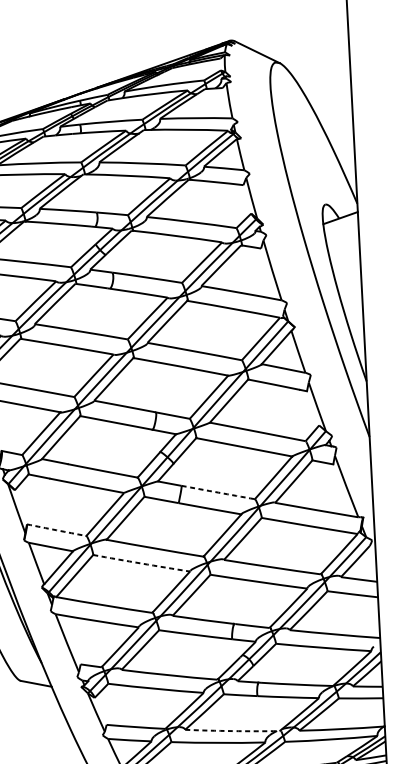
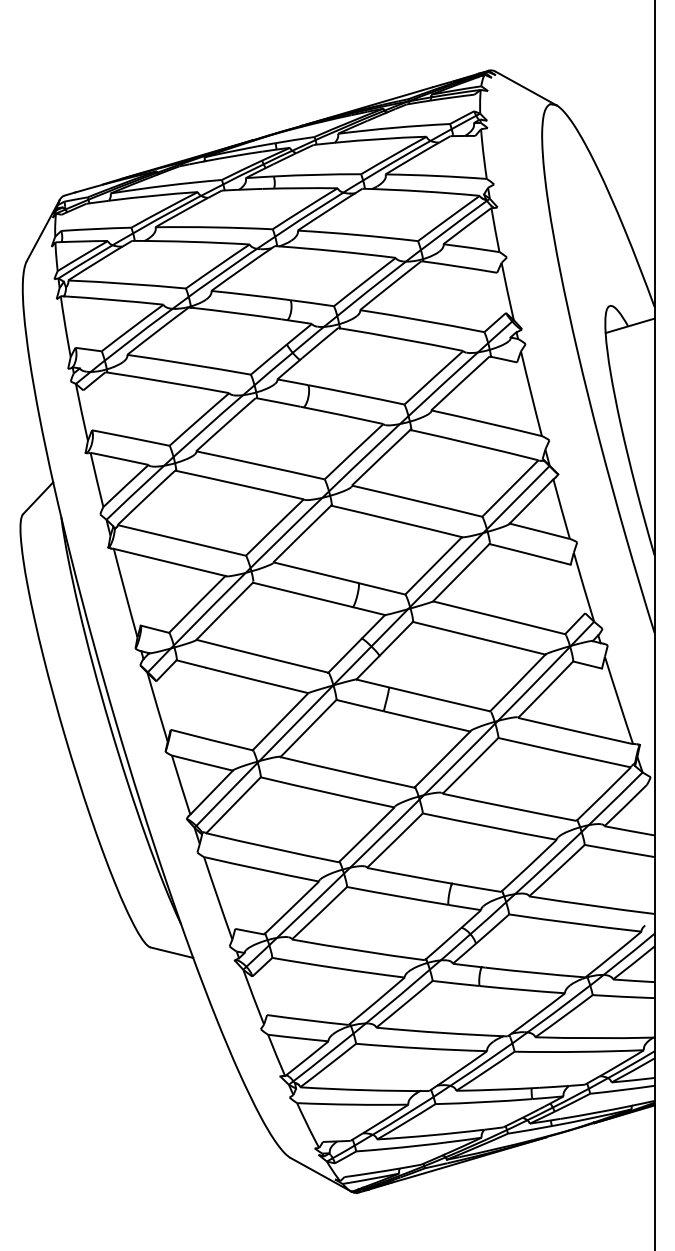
arc: (218, 492) -> (439, 699), dashed -> solid
arc: (56, 530) -> (211, 740), dashed -> solid
arc: (141, 563) -> (327, 792), dashed -> solid
arc: (232, 730) -> (441, 1032), dashed -> solid

